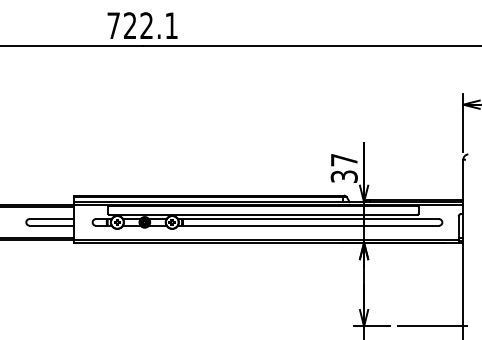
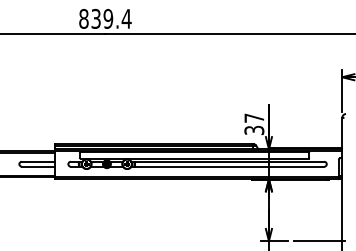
text: (142, 25) -> (105, 18), 722.1 -> 839.4

